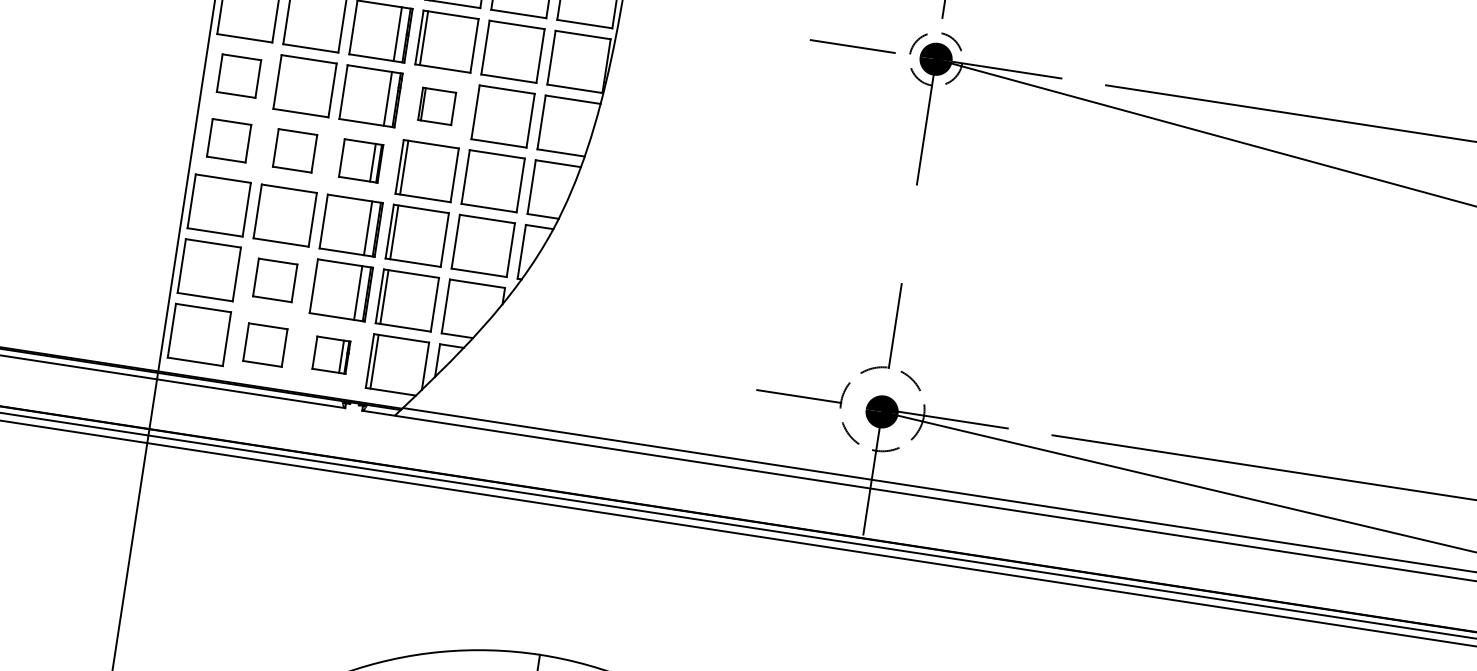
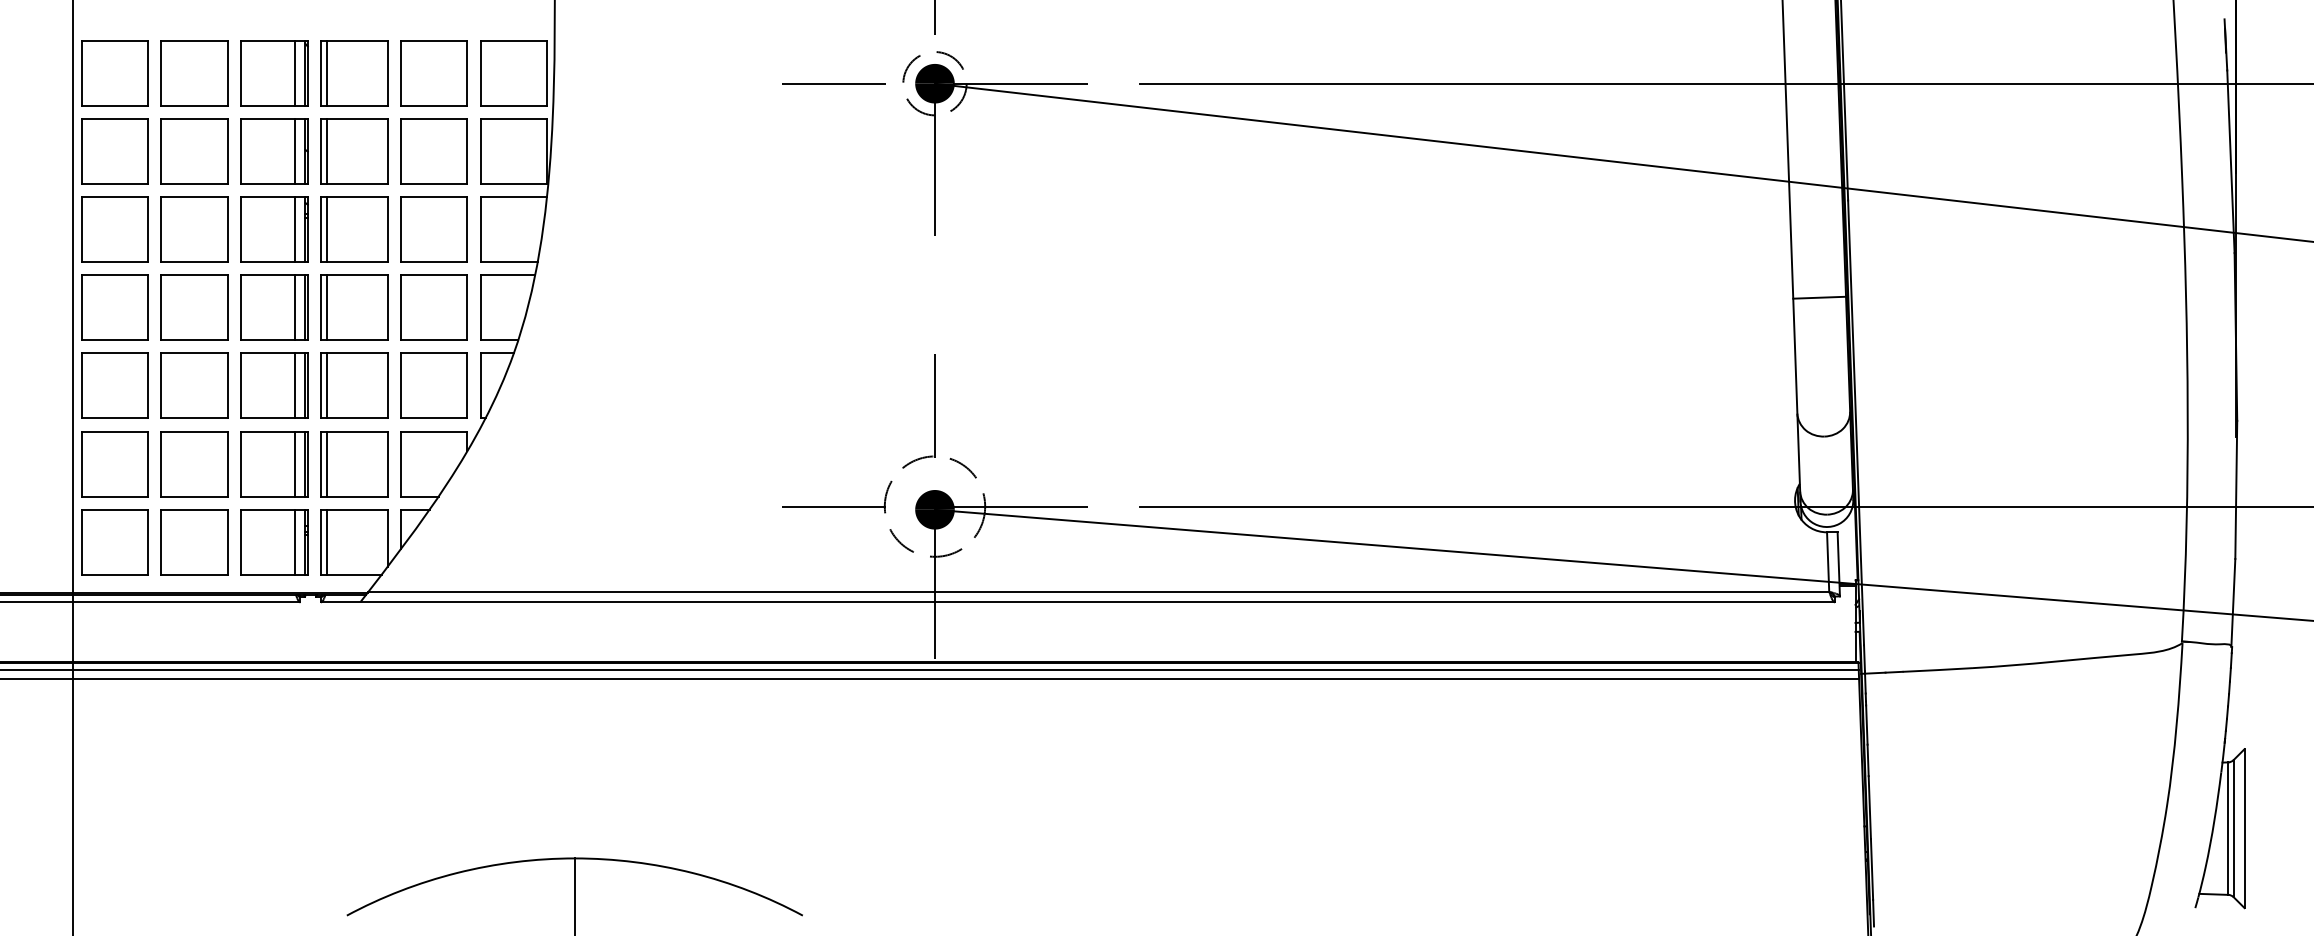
part: (238, 76) -> (114, 229), size x1.43
part: (437, 106) -> (354, 229), size x1.67
part: (228, 140) -> (114, 307), size x1.43
part: (294, 150) -> (194, 307), size x1.43
part: (361, 160) -> (274, 307), size x1.43
part: (275, 280) -> (194, 464), size x1.43
part: (265, 345) -> (194, 542), size x1.43
part: (331, 355) -> (274, 542), size x1.67

